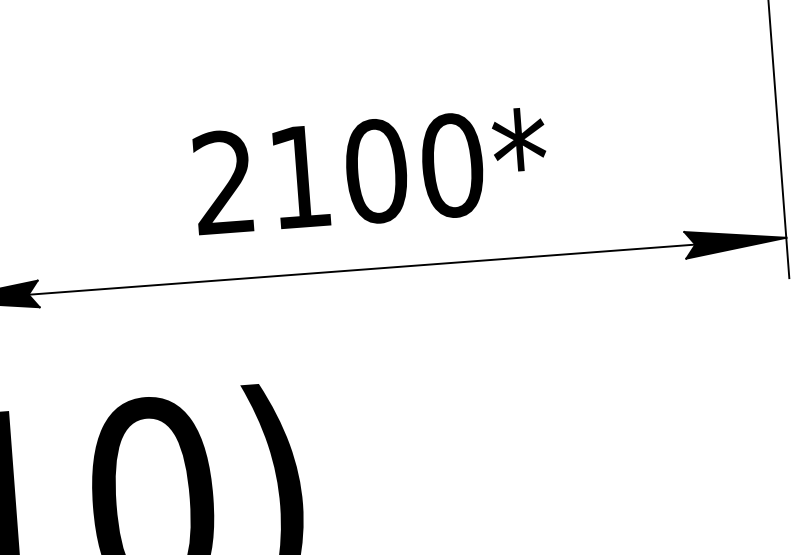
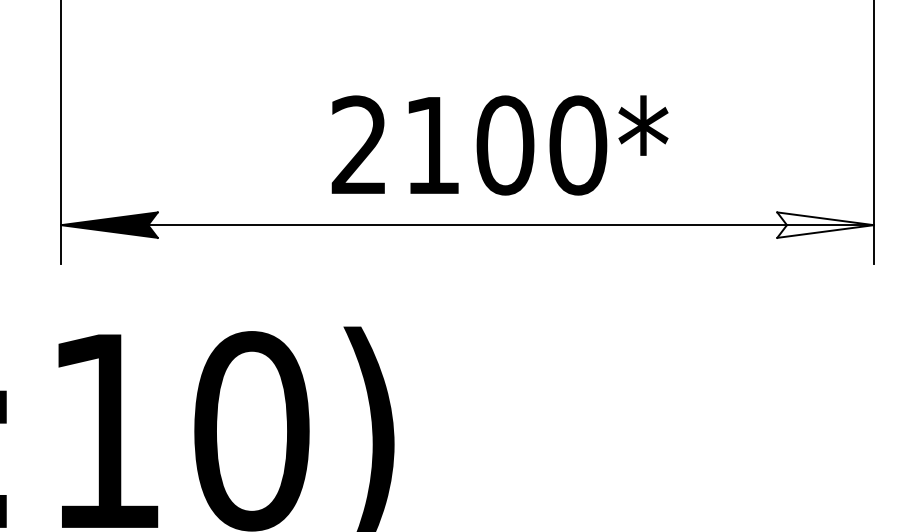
text: (370, 171) -> (499, 145), moved
fill: (735, 240) -> (825, 224), removed

